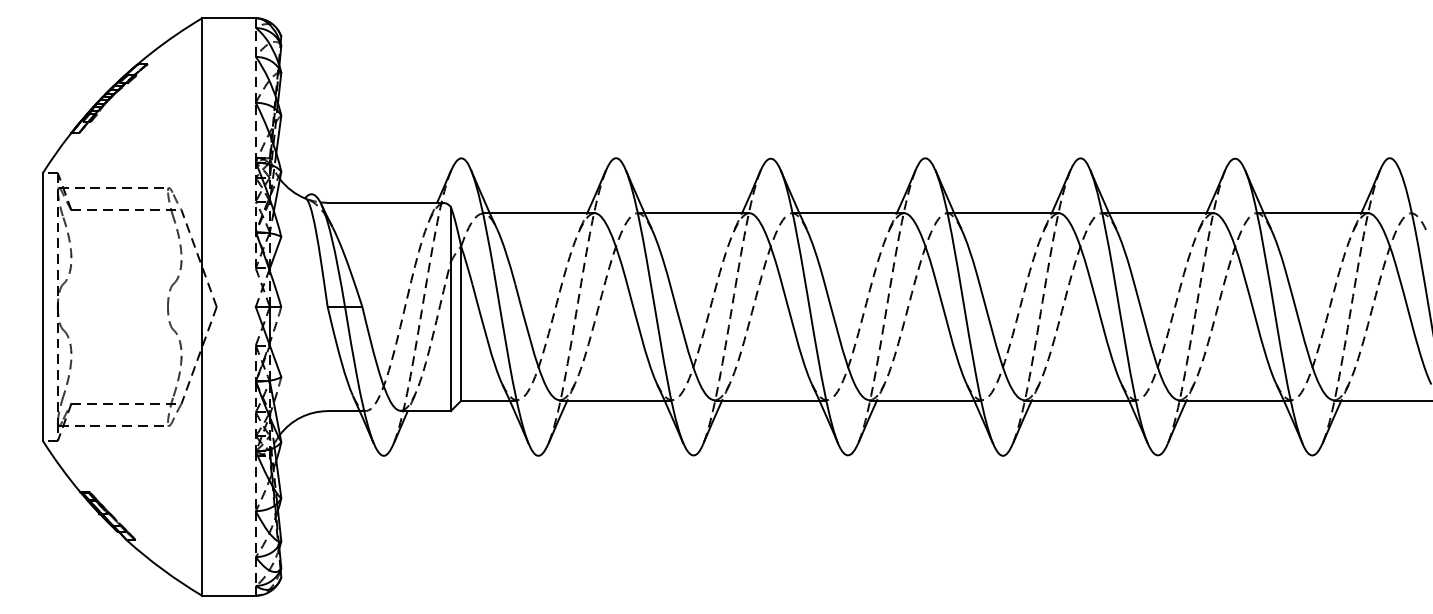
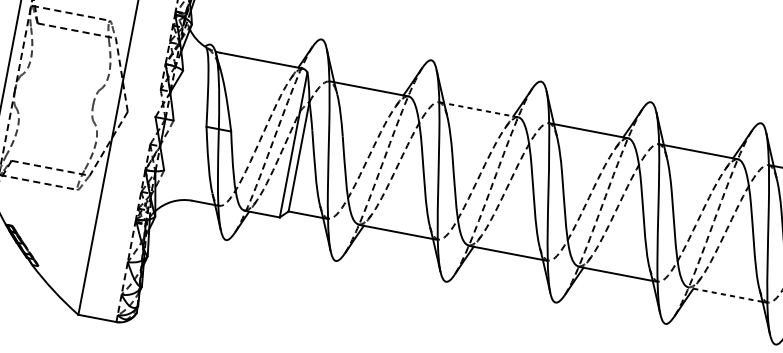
line: (696, 213) -> (480, 110), solid -> dashed
line: (1076, 400) -> (725, 294), solid -> dashed

